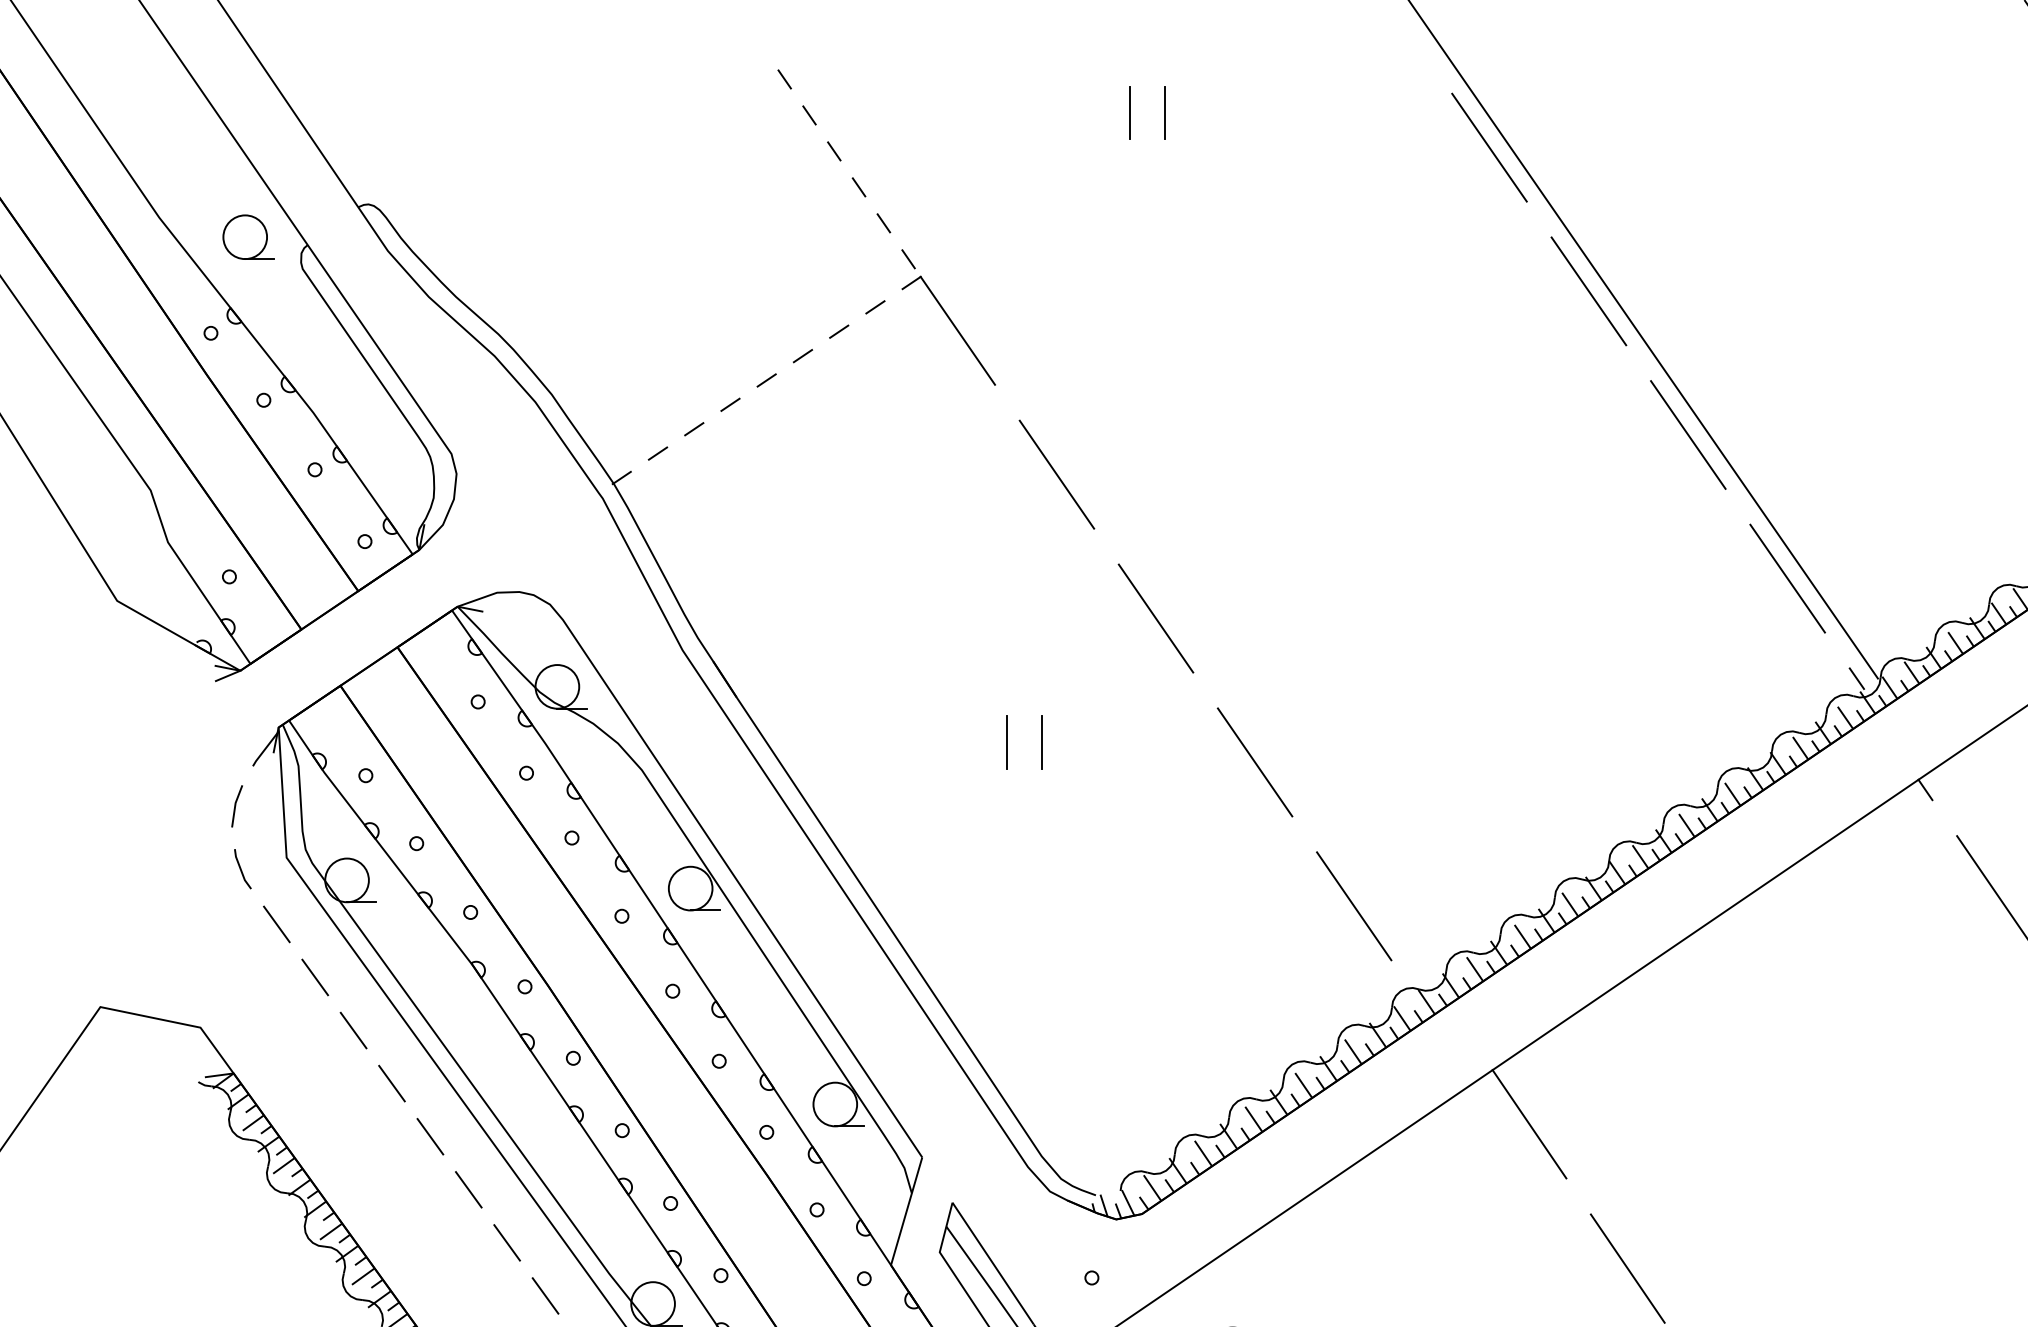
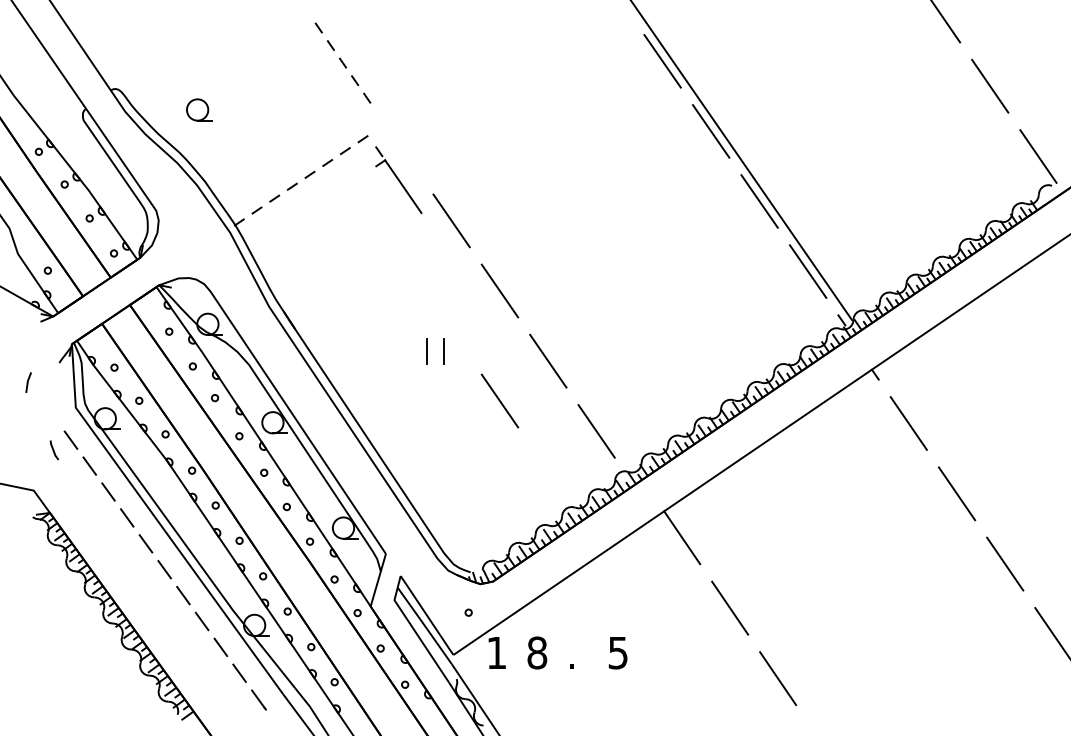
line: (1130, 113) -> (487, 44), removed
line: (1165, 113) -> (504, 44), removed
part: (249, 236) -> (199, 109), moved
part: (948, 316) -> (398, 179), moved
line: (236, 806) -> (28, 382), moved
line: (1155, 842) -> (499, 400), added
line: (242, 869) -> (54, 450), moved

